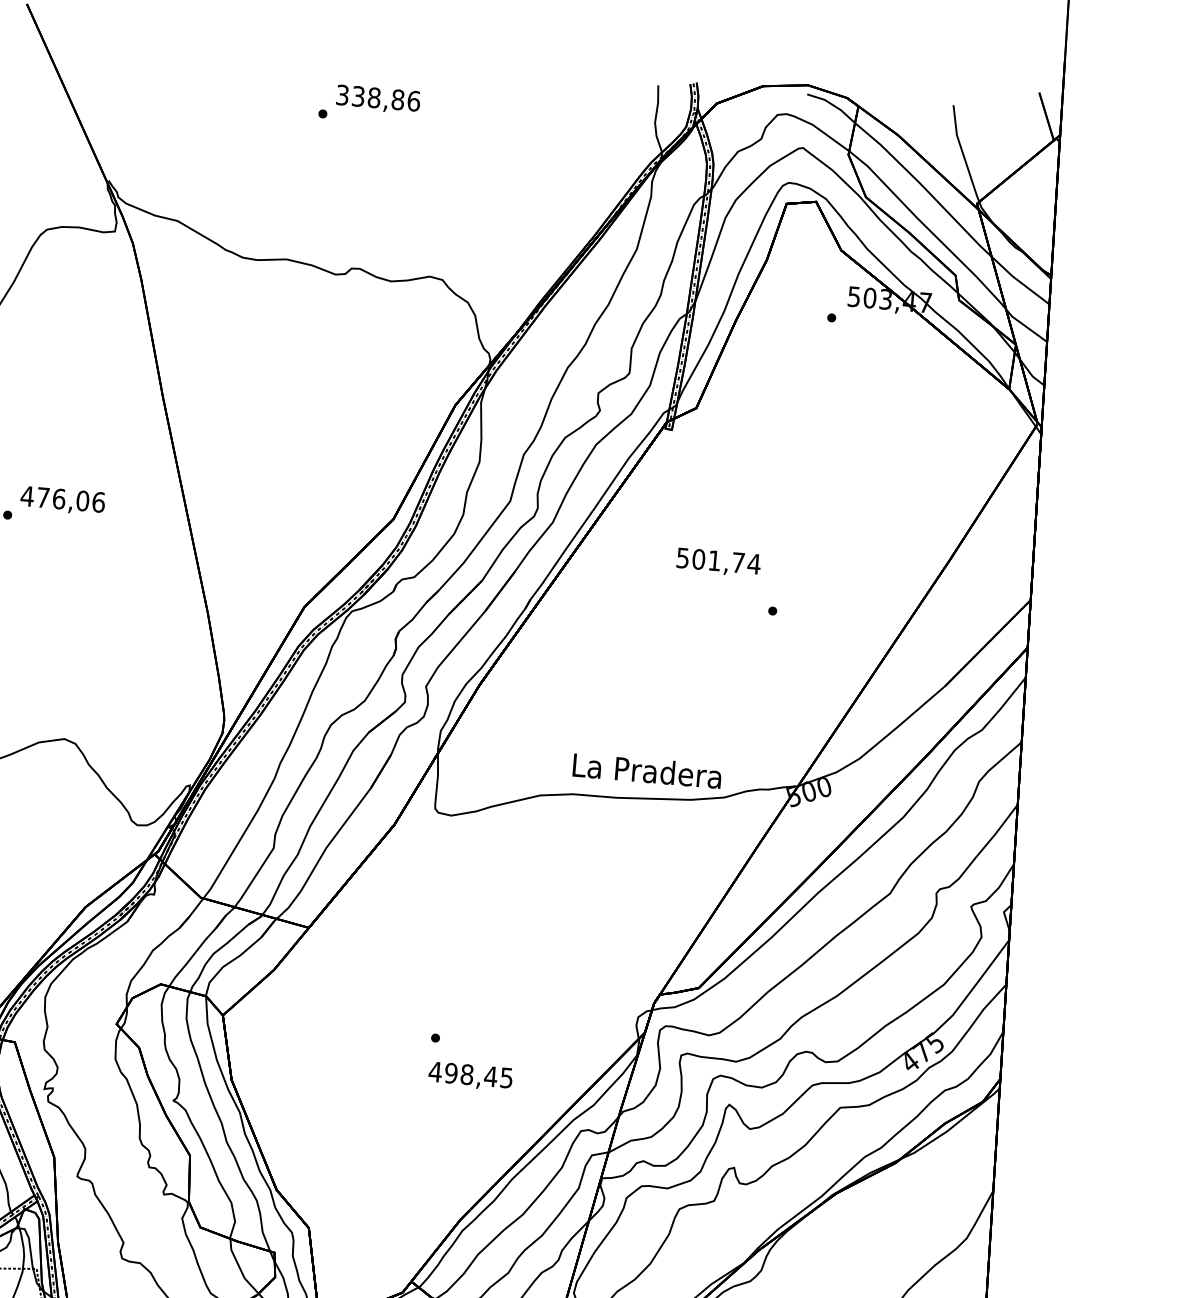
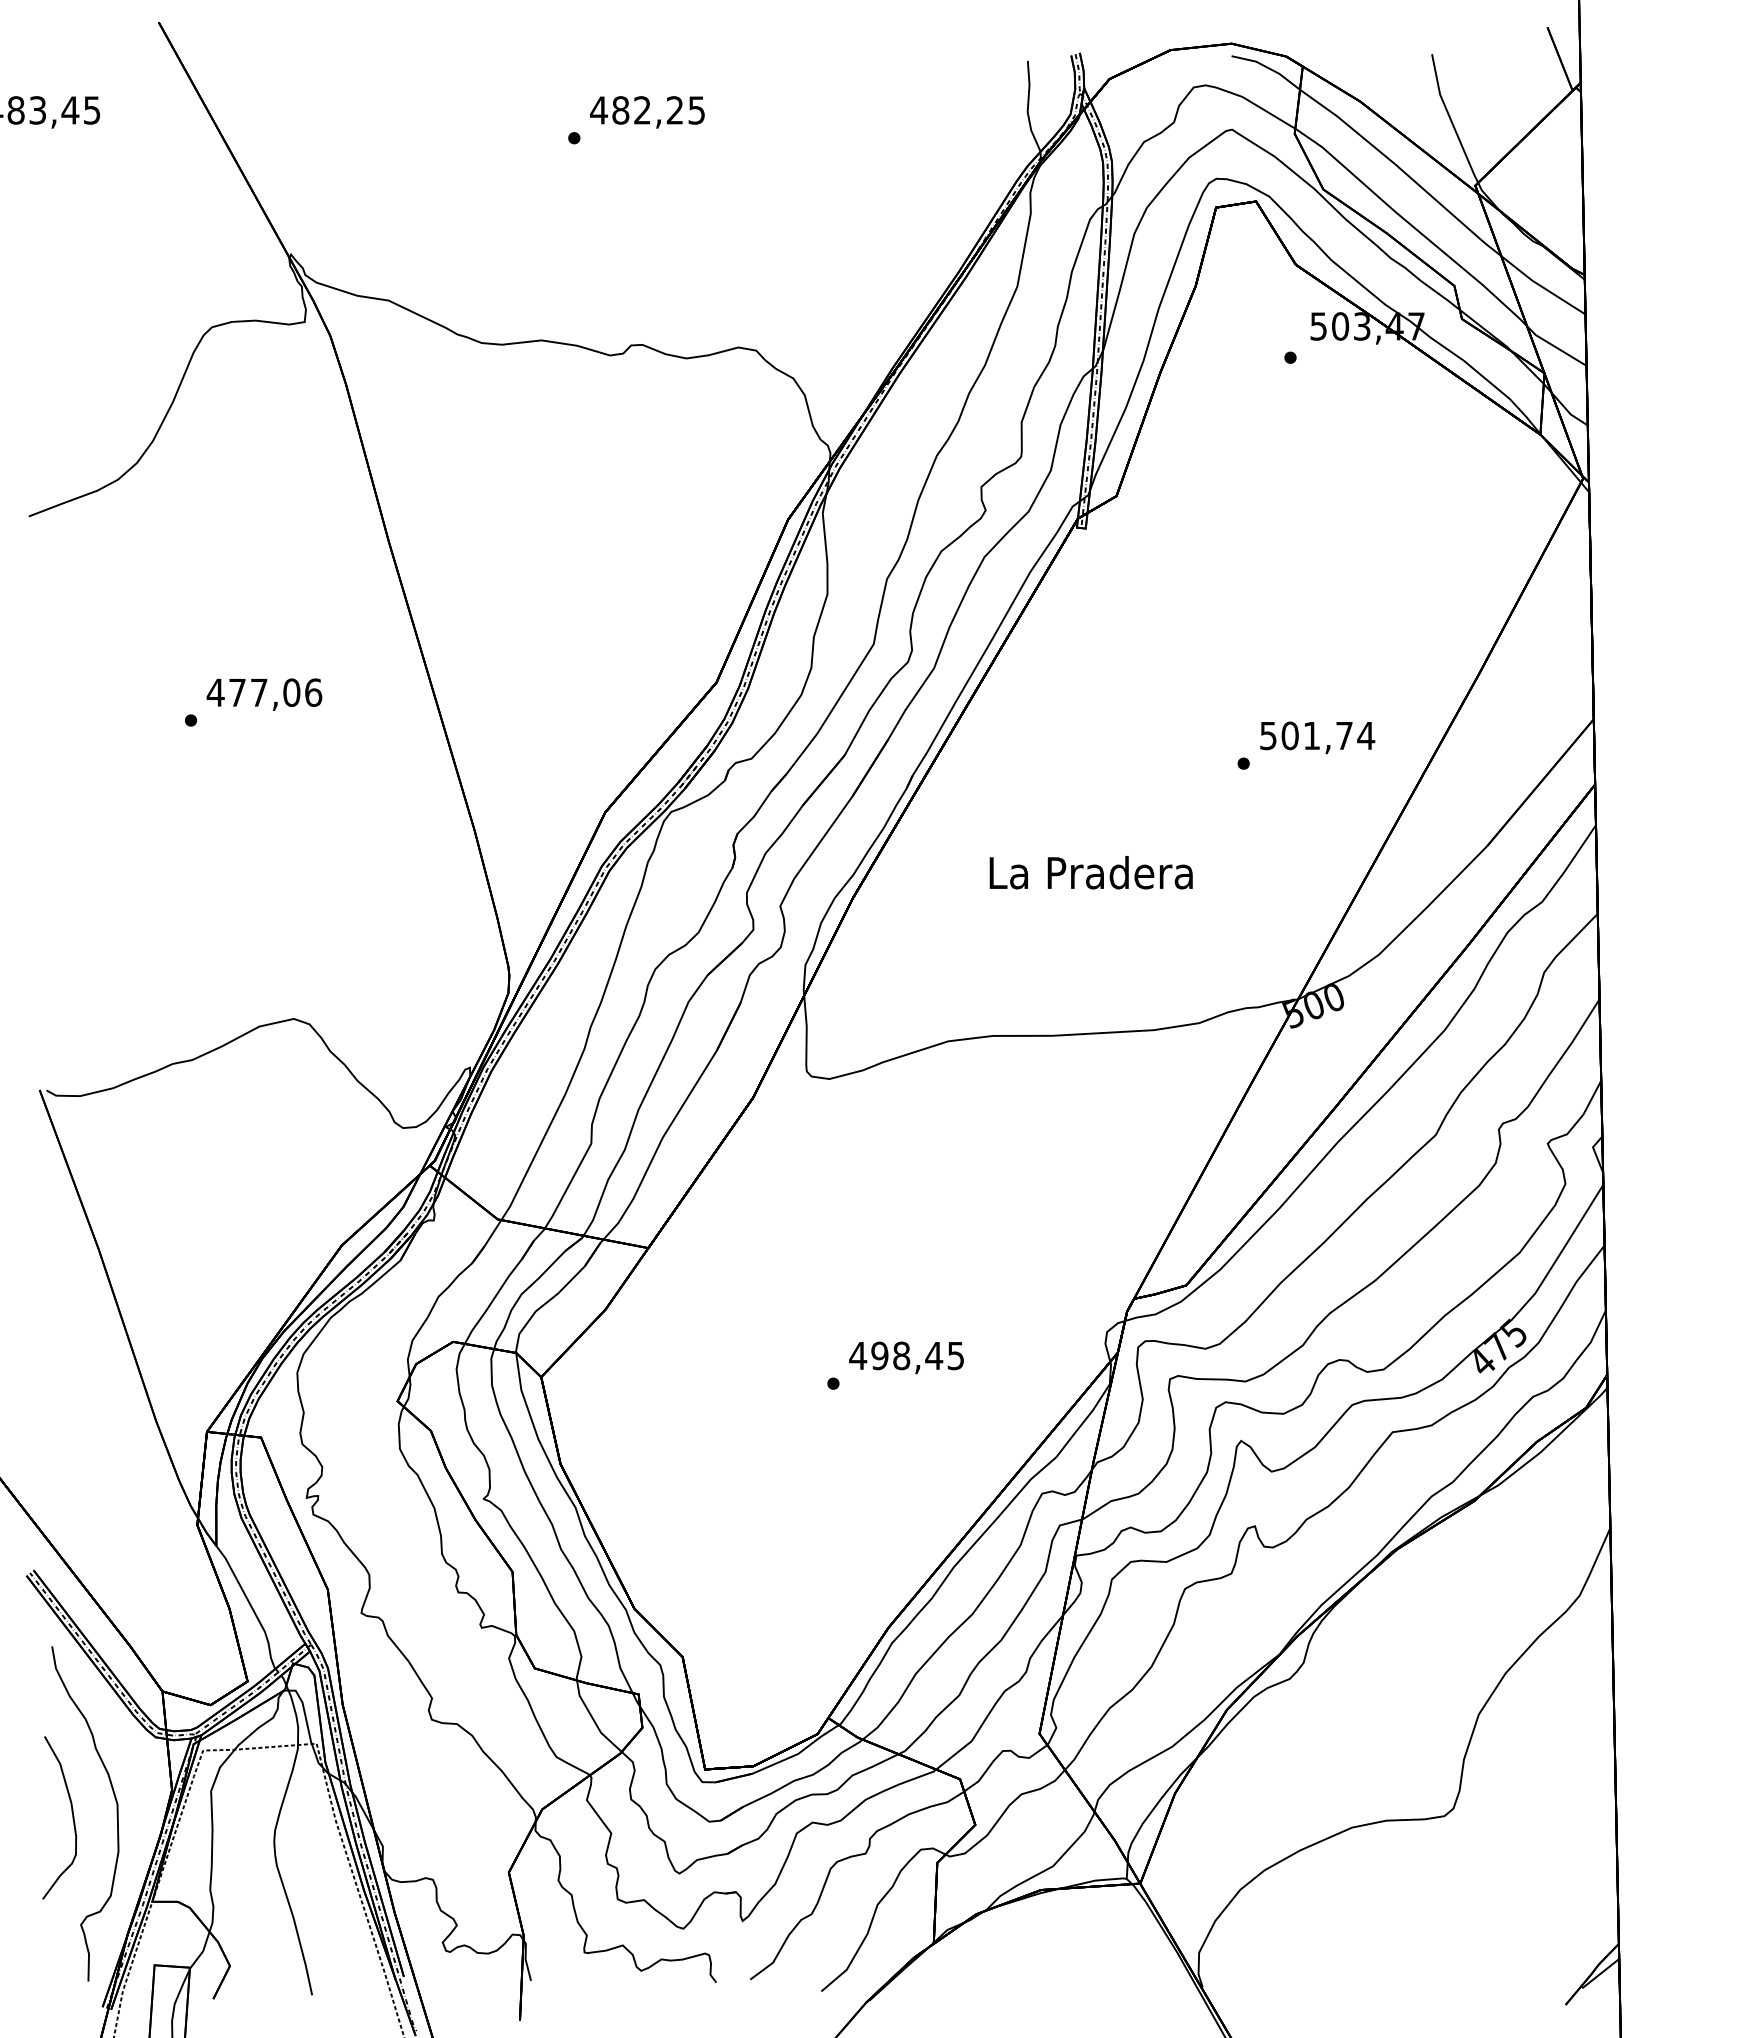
text: (377, 98) -> (647, 110), 338,86 -> 482,25
text: (58, 498) -> (258, 692), 476,06 -> 477,06
text: (718, 562) -> (1317, 737), moved
text: (646, 770) -> (1090, 872), moved
text: (470, 1076) -> (906, 1357), moved

